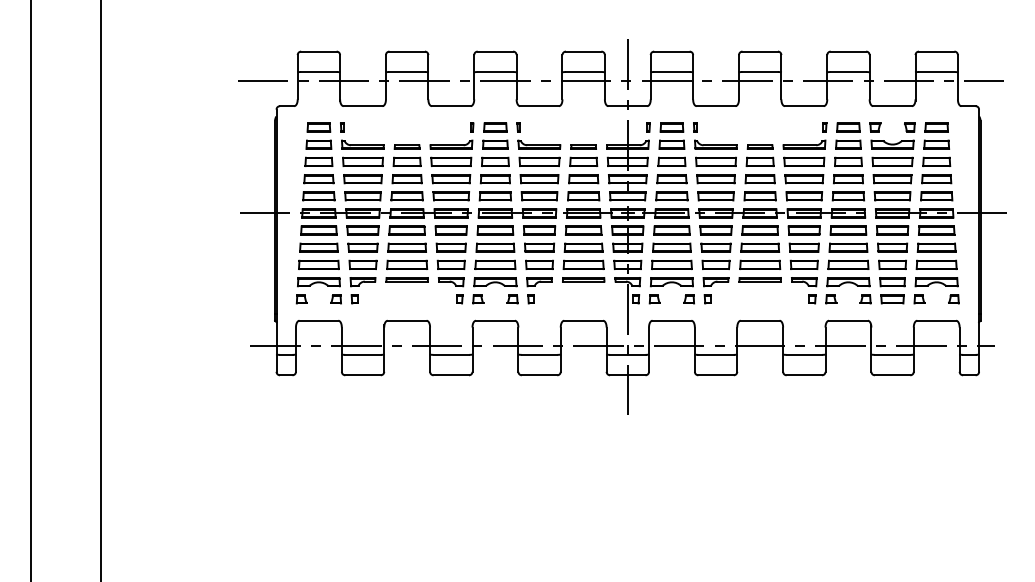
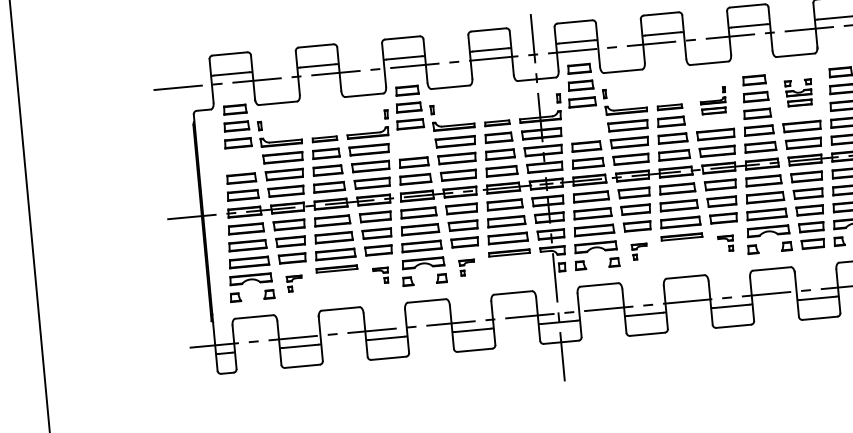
part: (318, 144) -> (236, 126), moved
part: (495, 144) -> (408, 107), moved
part: (671, 144) -> (580, 85), moved
part: (804, 144) -> (712, 100), size x0.6
part: (892, 144) -> (798, 92), size x0.6
part: (362, 290) -> (294, 283), size x0.6
part: (451, 290) -> (381, 275), size x0.6
part: (539, 290) -> (467, 267), size x0.6
part: (715, 290) -> (639, 251), size x0.6
part: (804, 290) -> (726, 243), size x0.6

